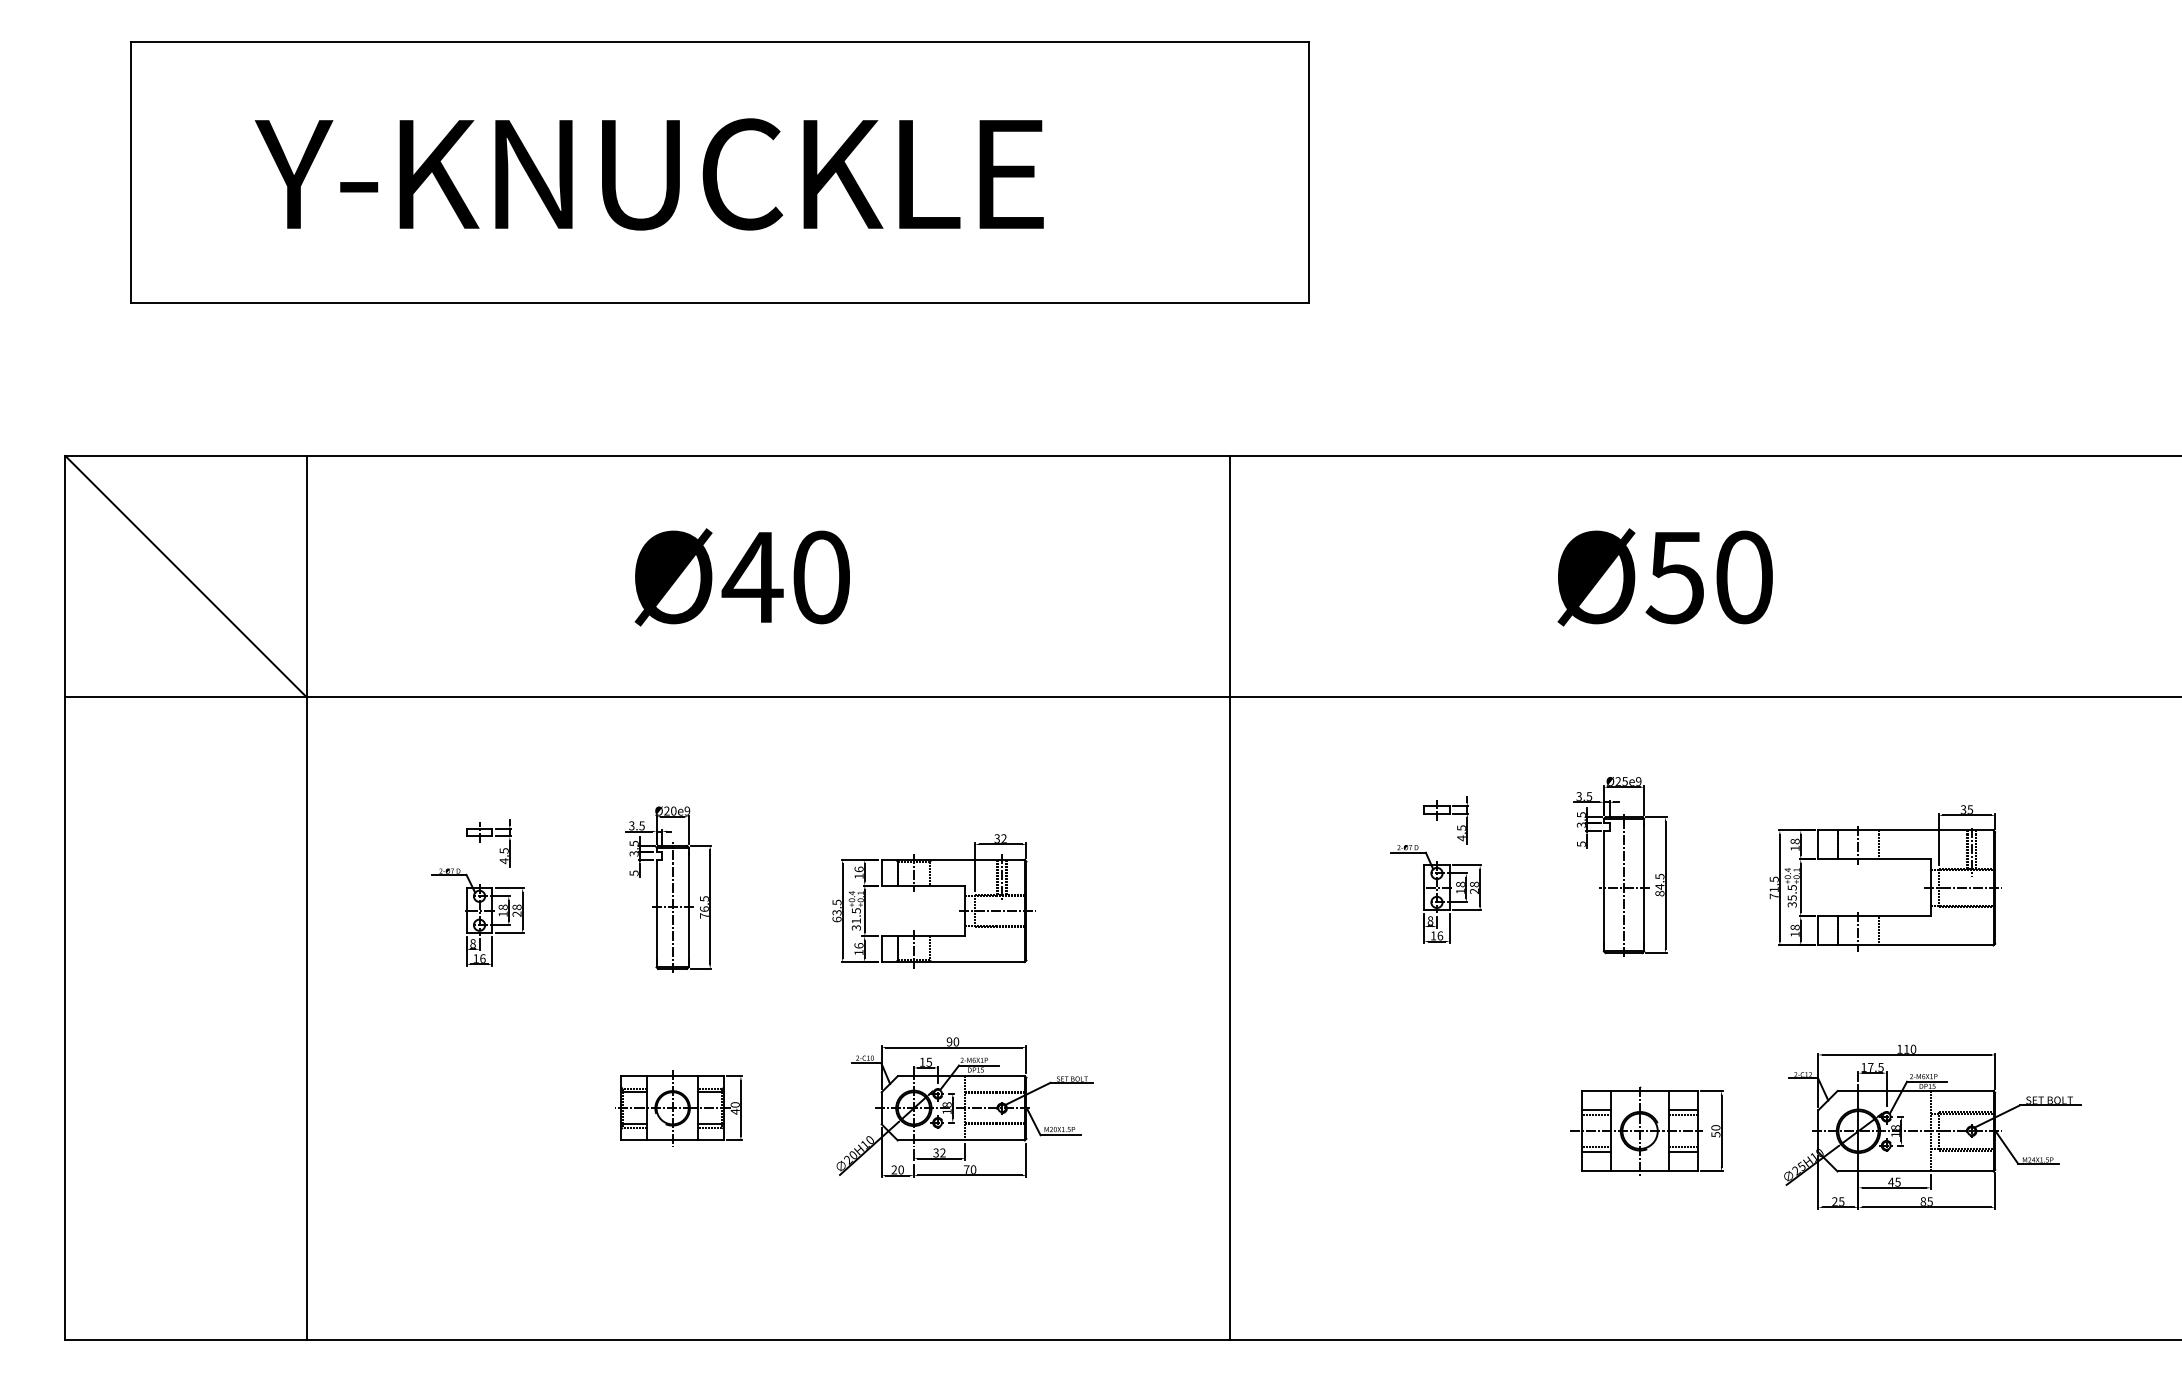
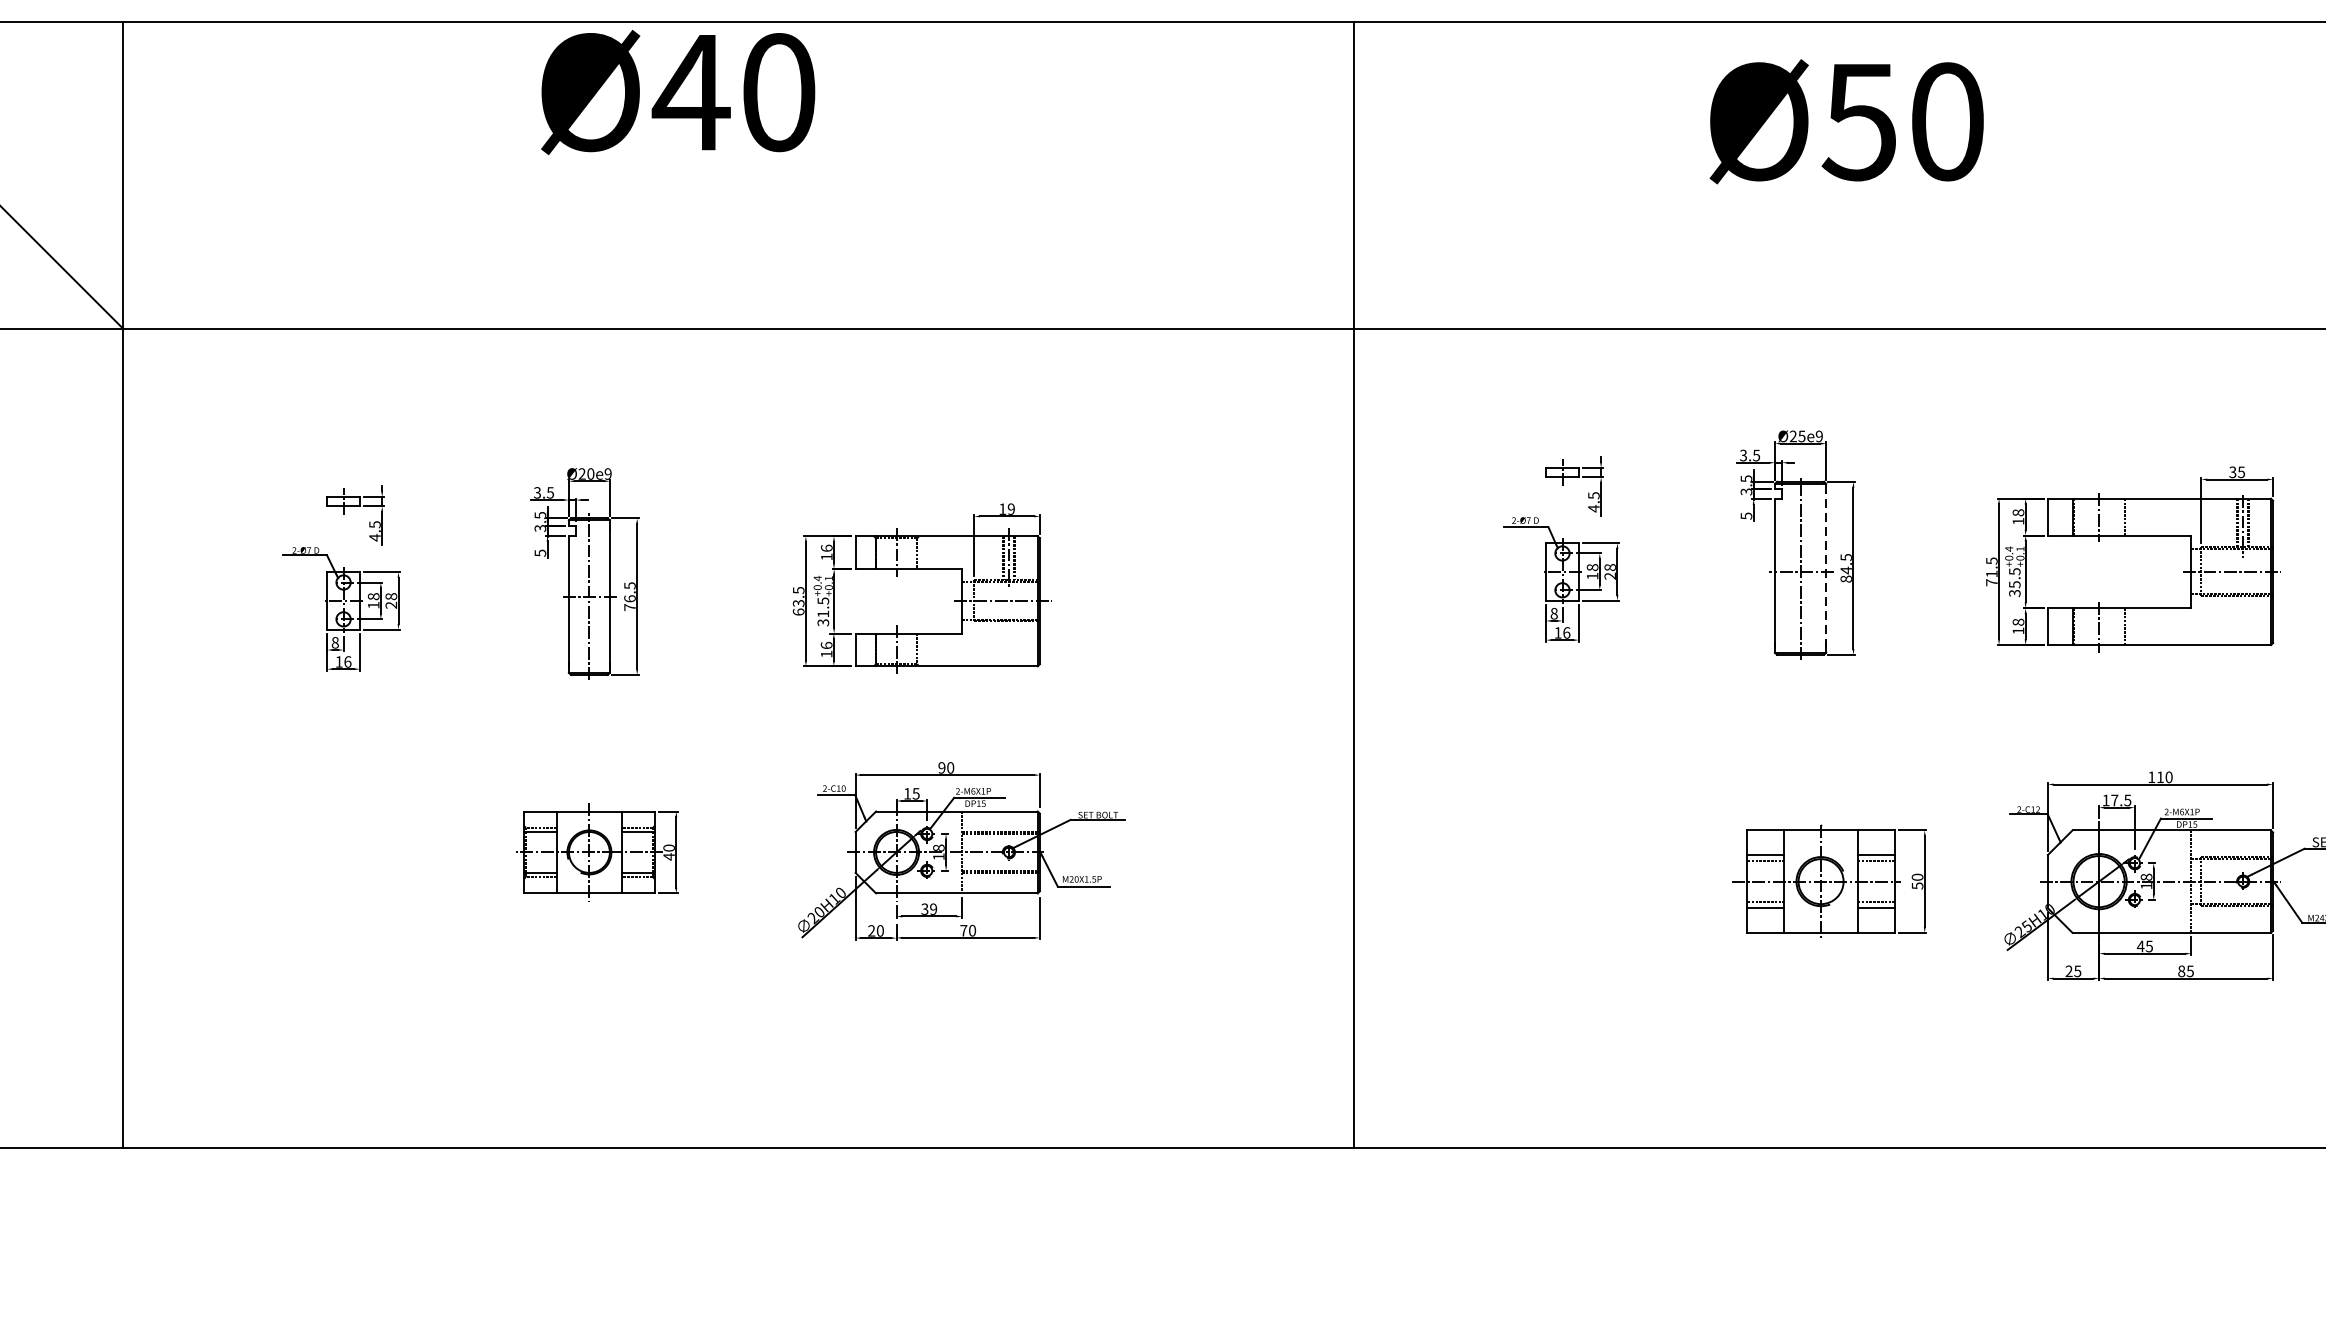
text: (741, 577) -> (677, 92), moved
text: (1664, 577) -> (1845, 121), moved
text: (1000, 838) -> (1006, 508), 32 -> 19
line: (1644, 885) -> (1826, 568), solid -> dashed
line: (1229, 898) -> (1354, 585), moved
text: (942, 1153) -> (932, 909), 32 -> 39

